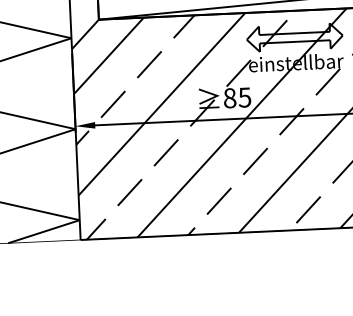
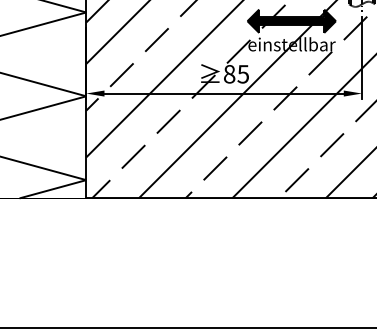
fill: (294, 36) -> (291, 20), added

